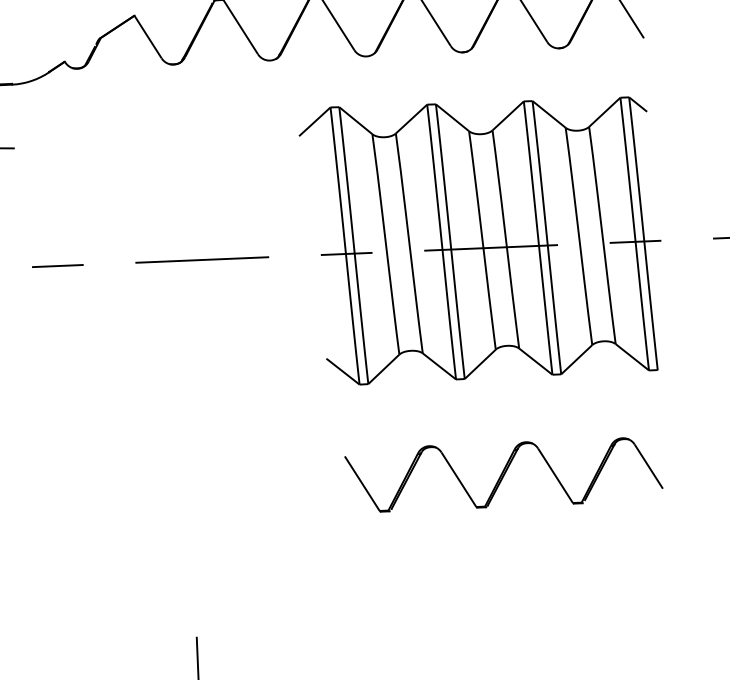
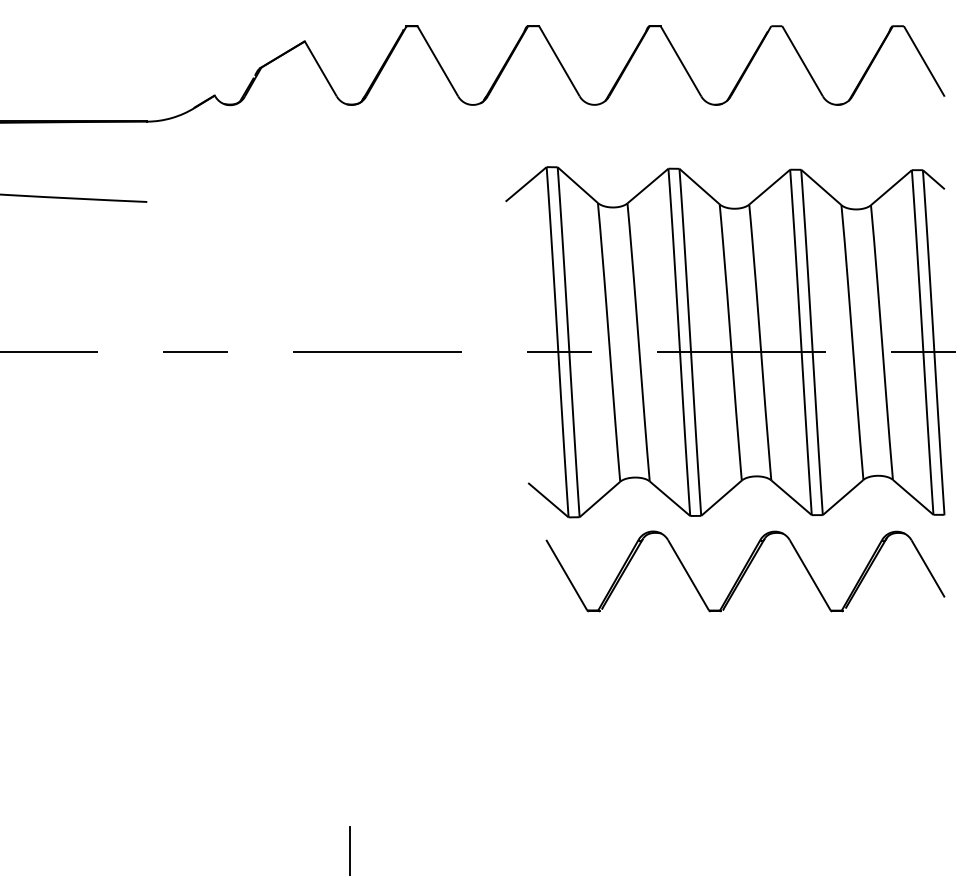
part: (503, 474) -> (745, 571), moved

